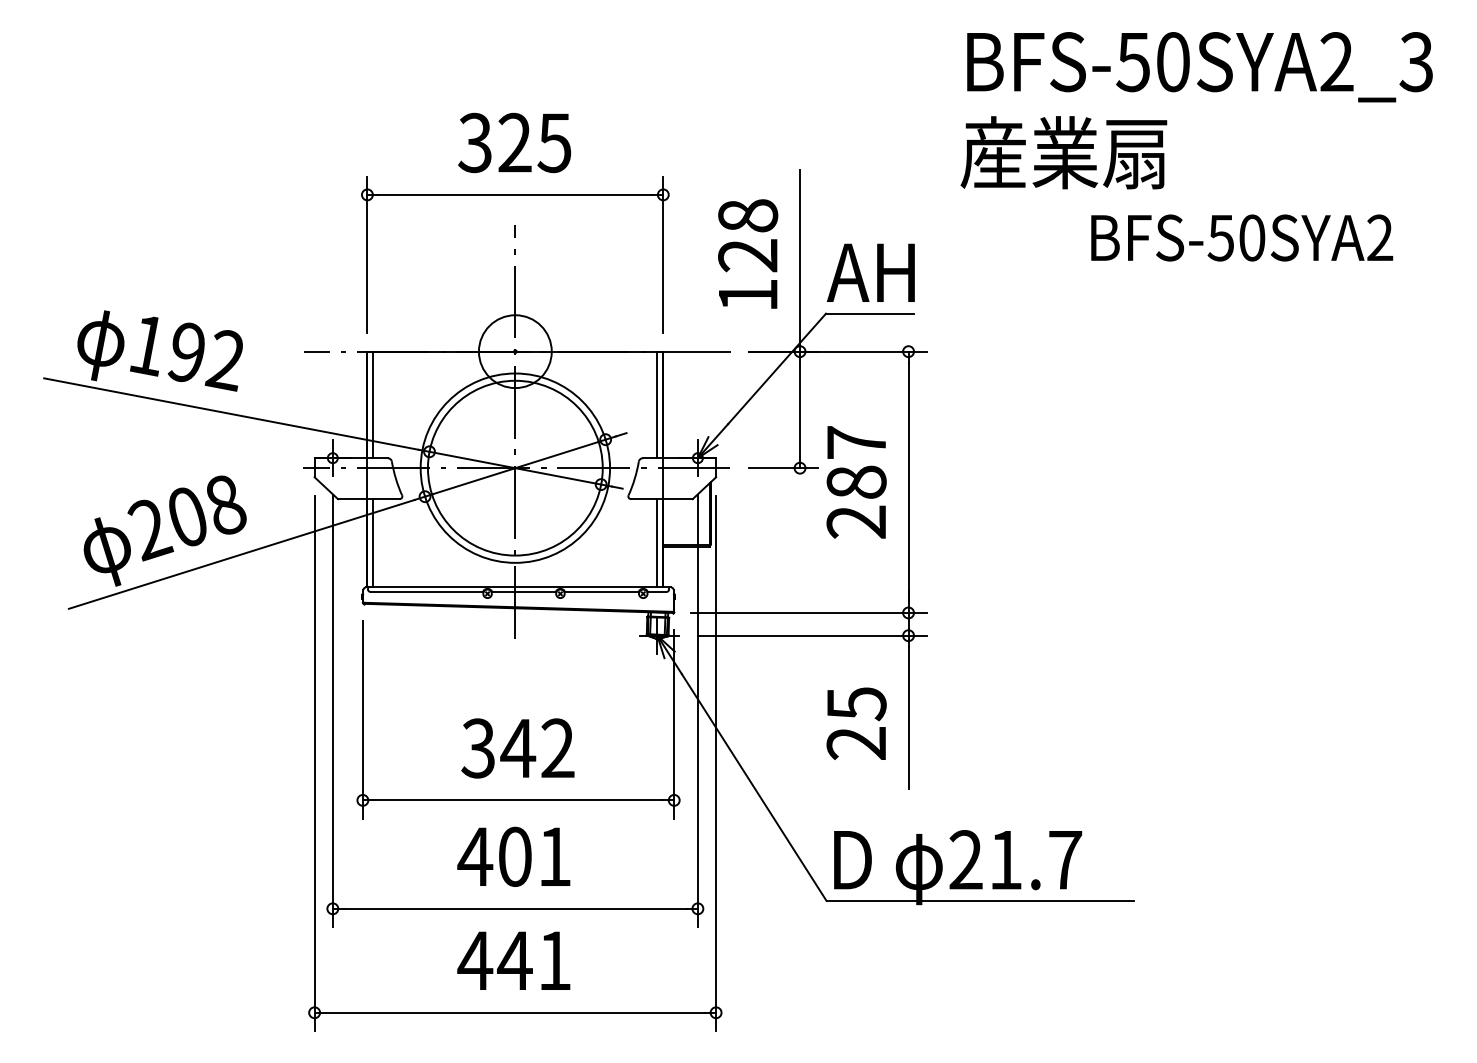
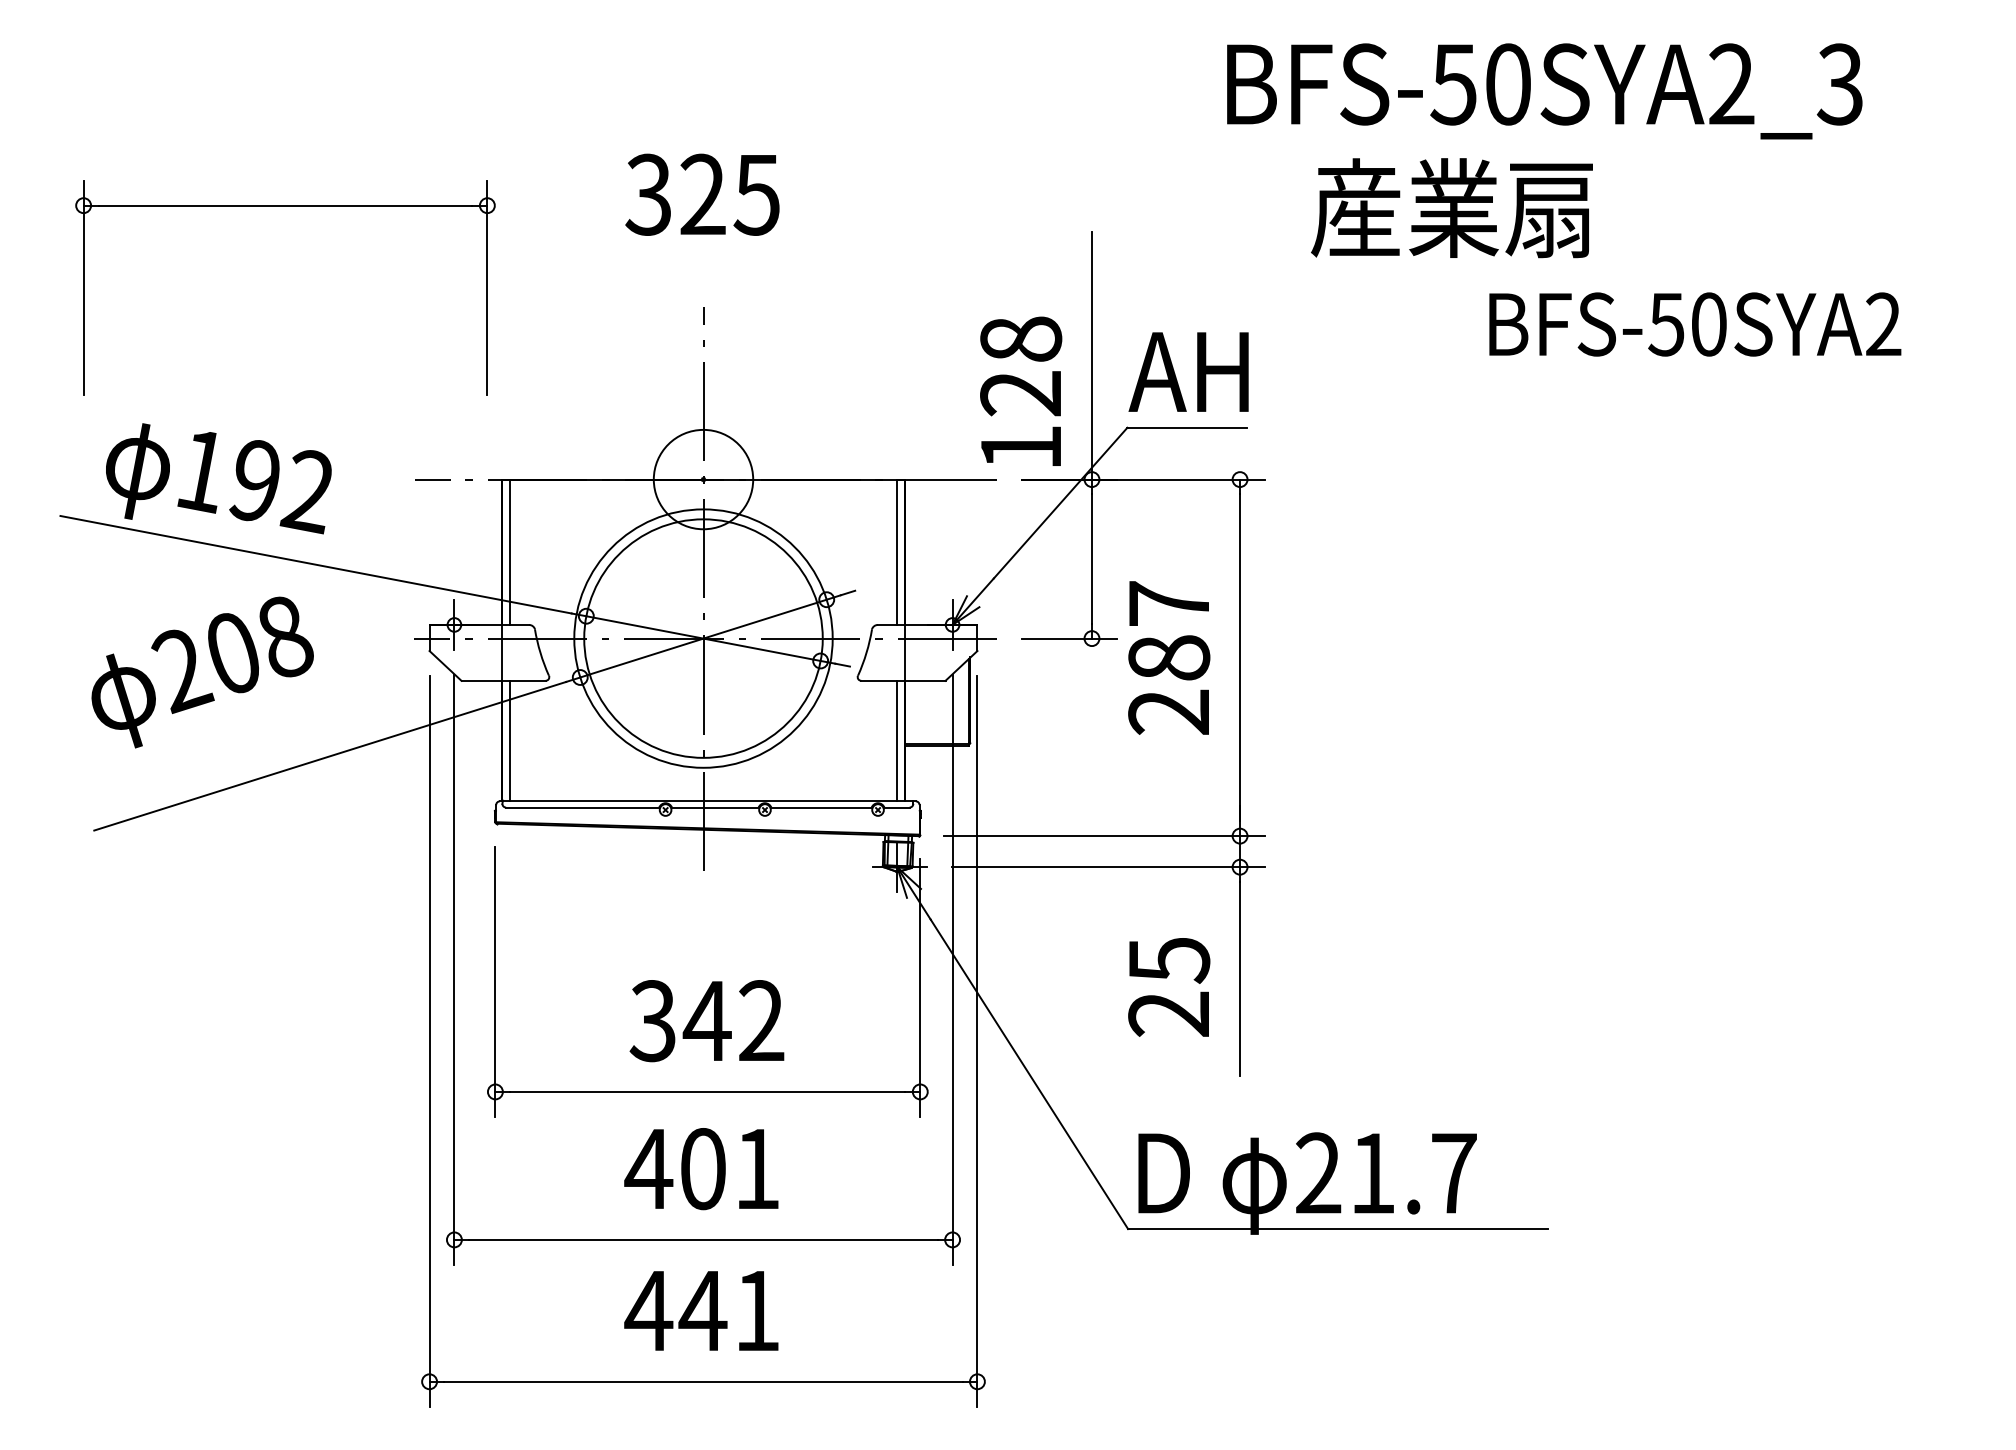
text: (1199, 67) -> (1544, 91), moved
part: (515, 195) -> (285, 206), moved
text: (748, 253) -> (1021, 390), moved
text: (165, 531) -> (202, 672), moved

